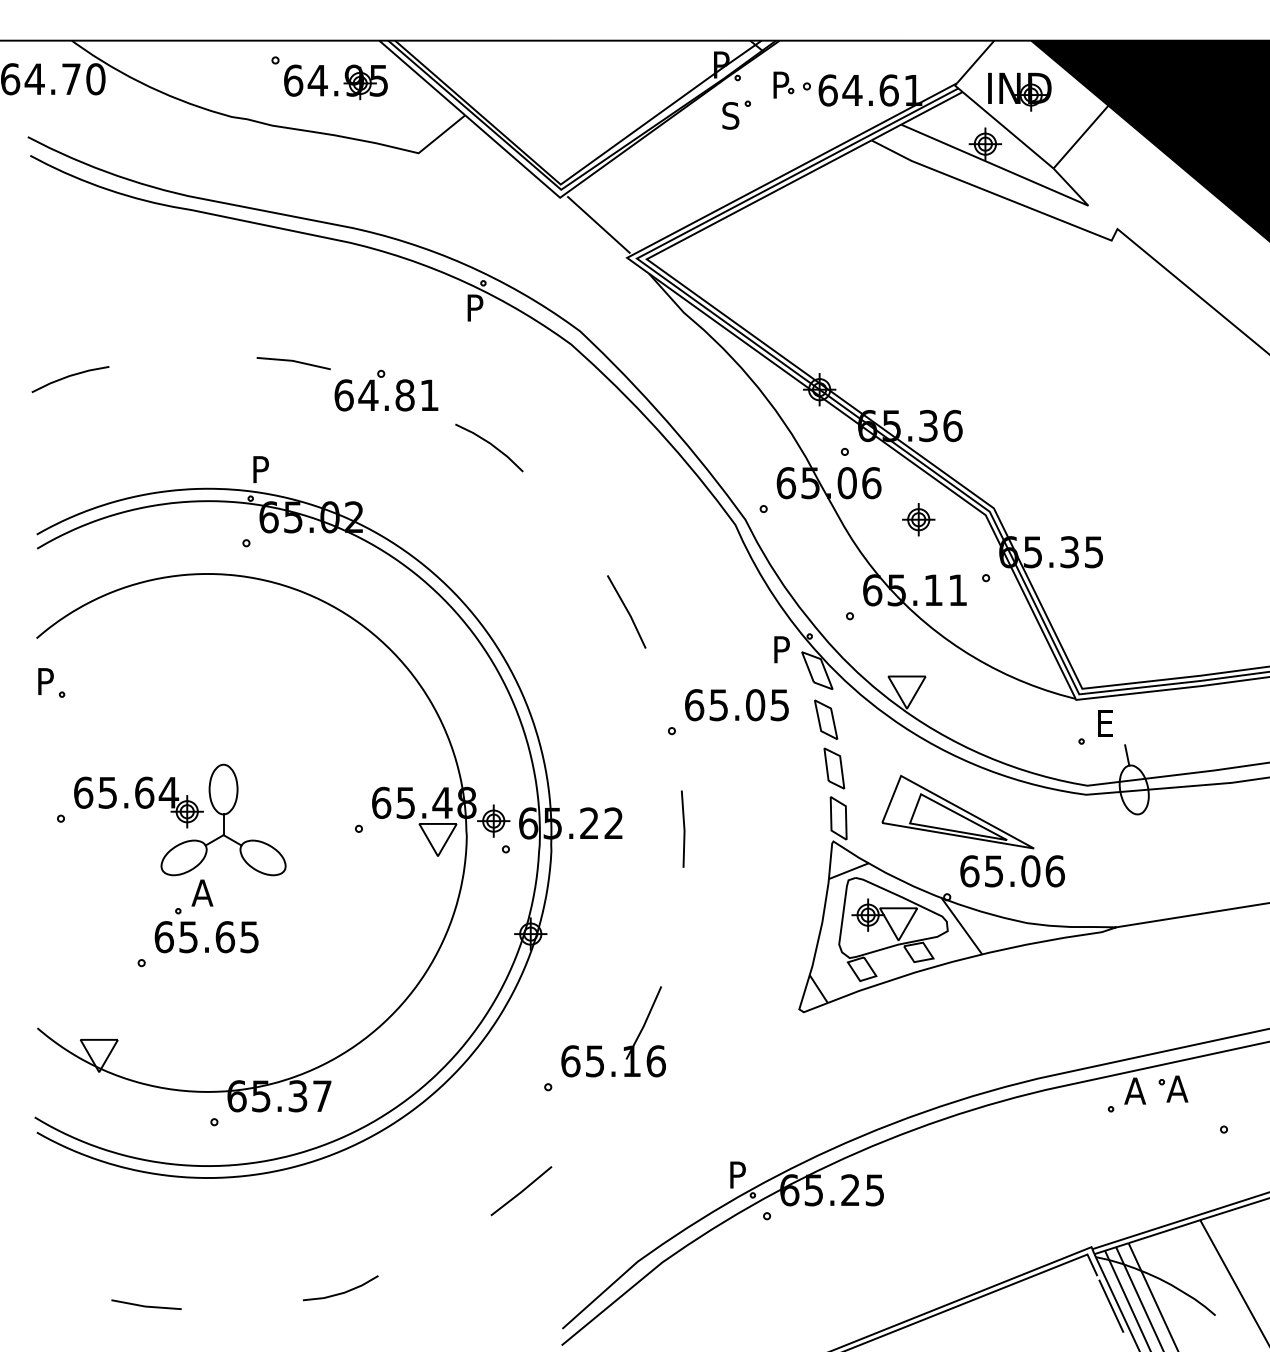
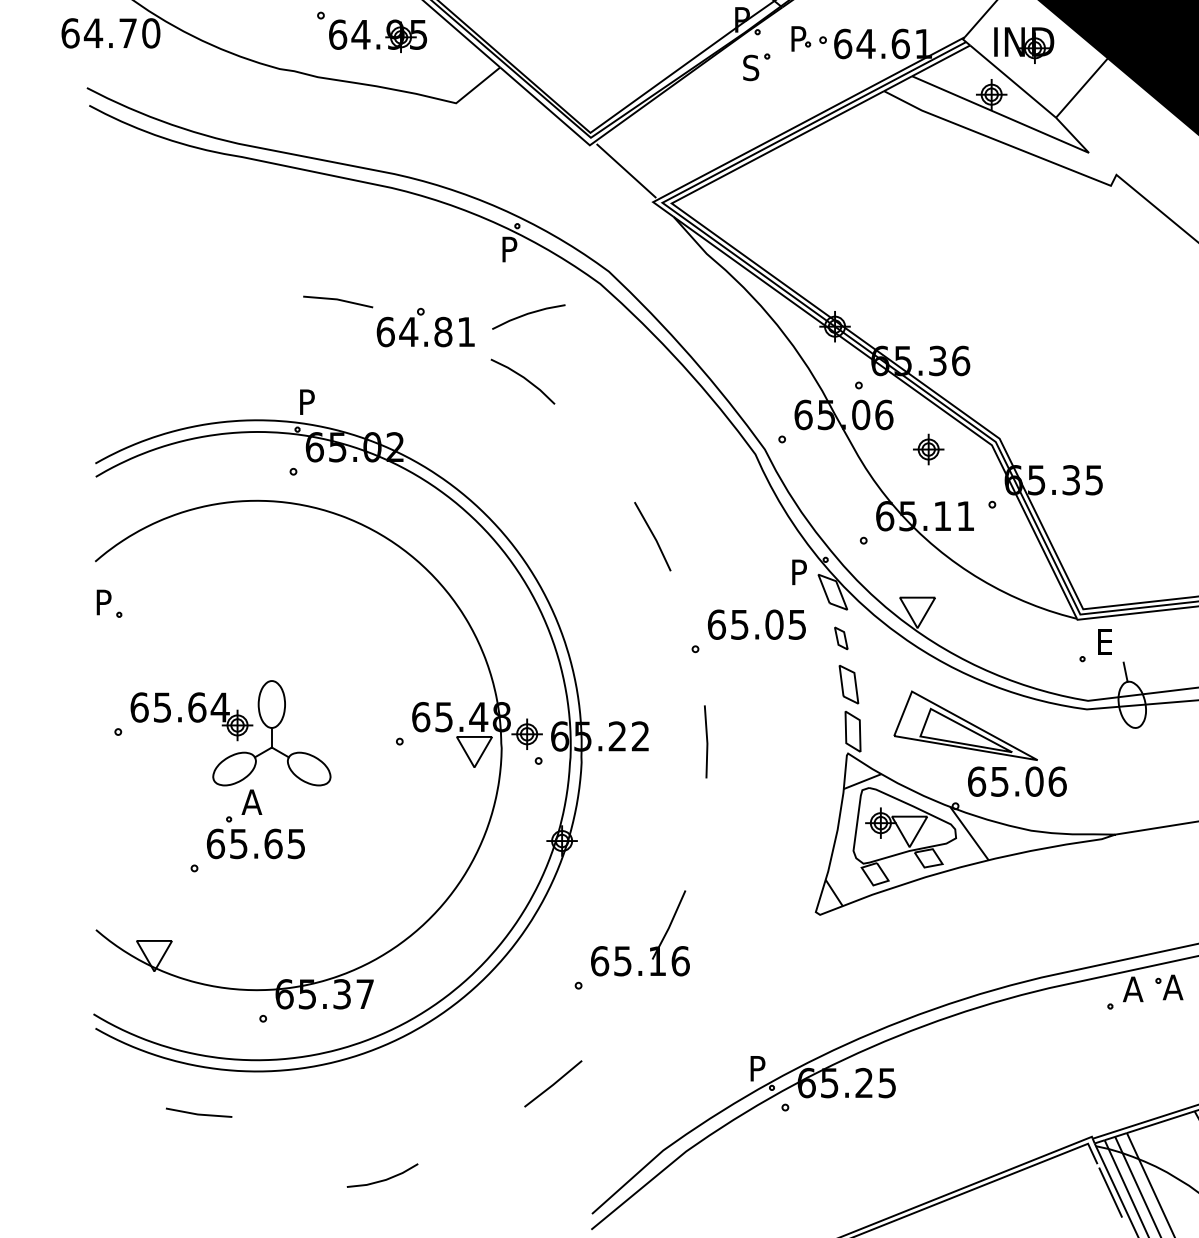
line: (68, 377) -> (526, 315), moved
part: (826, 719) -> (841, 638), size x0.6
line: (146, 1305) -> (199, 1113), moved

